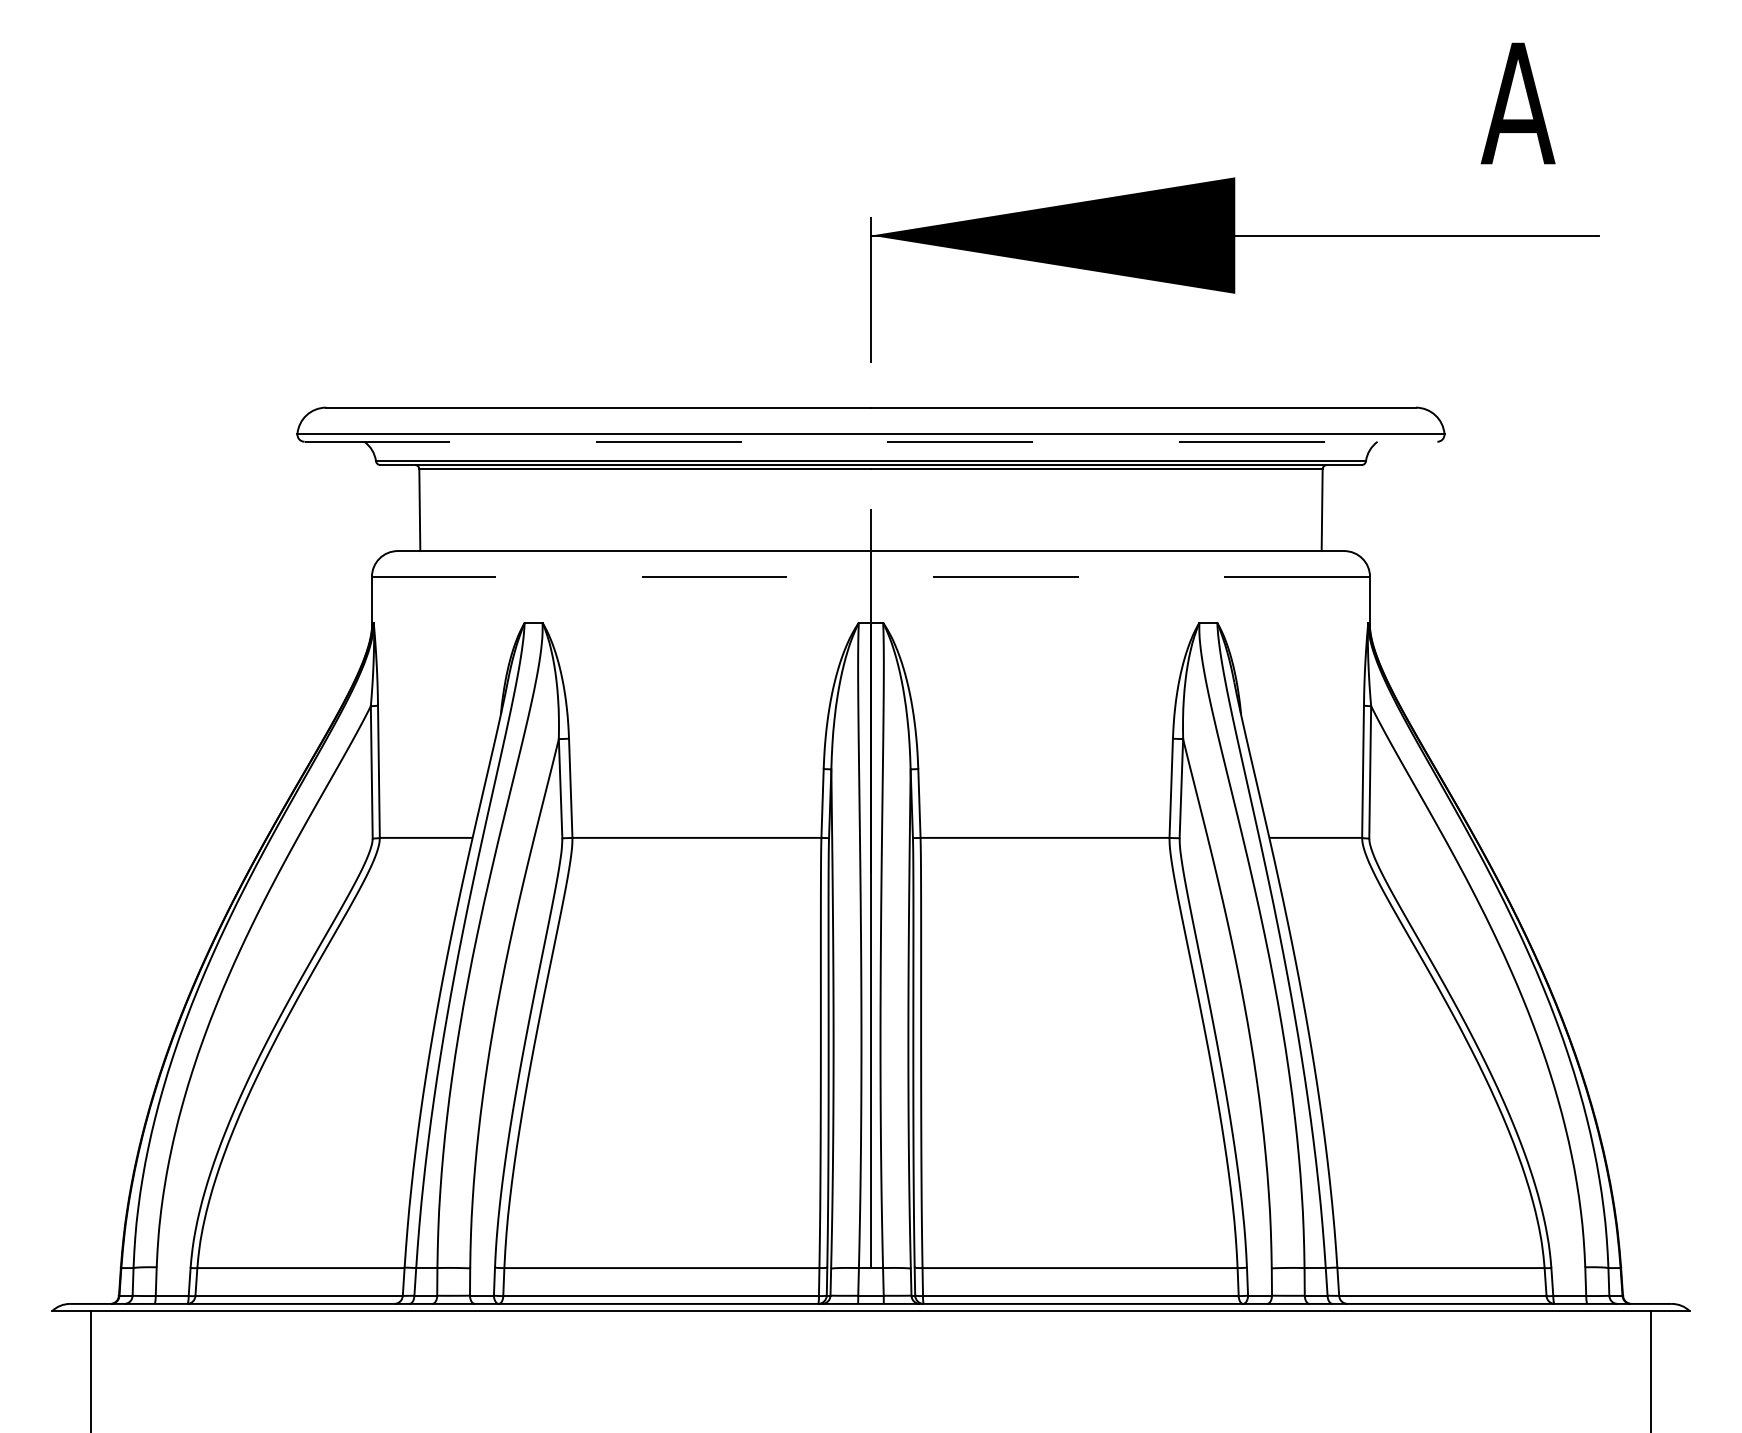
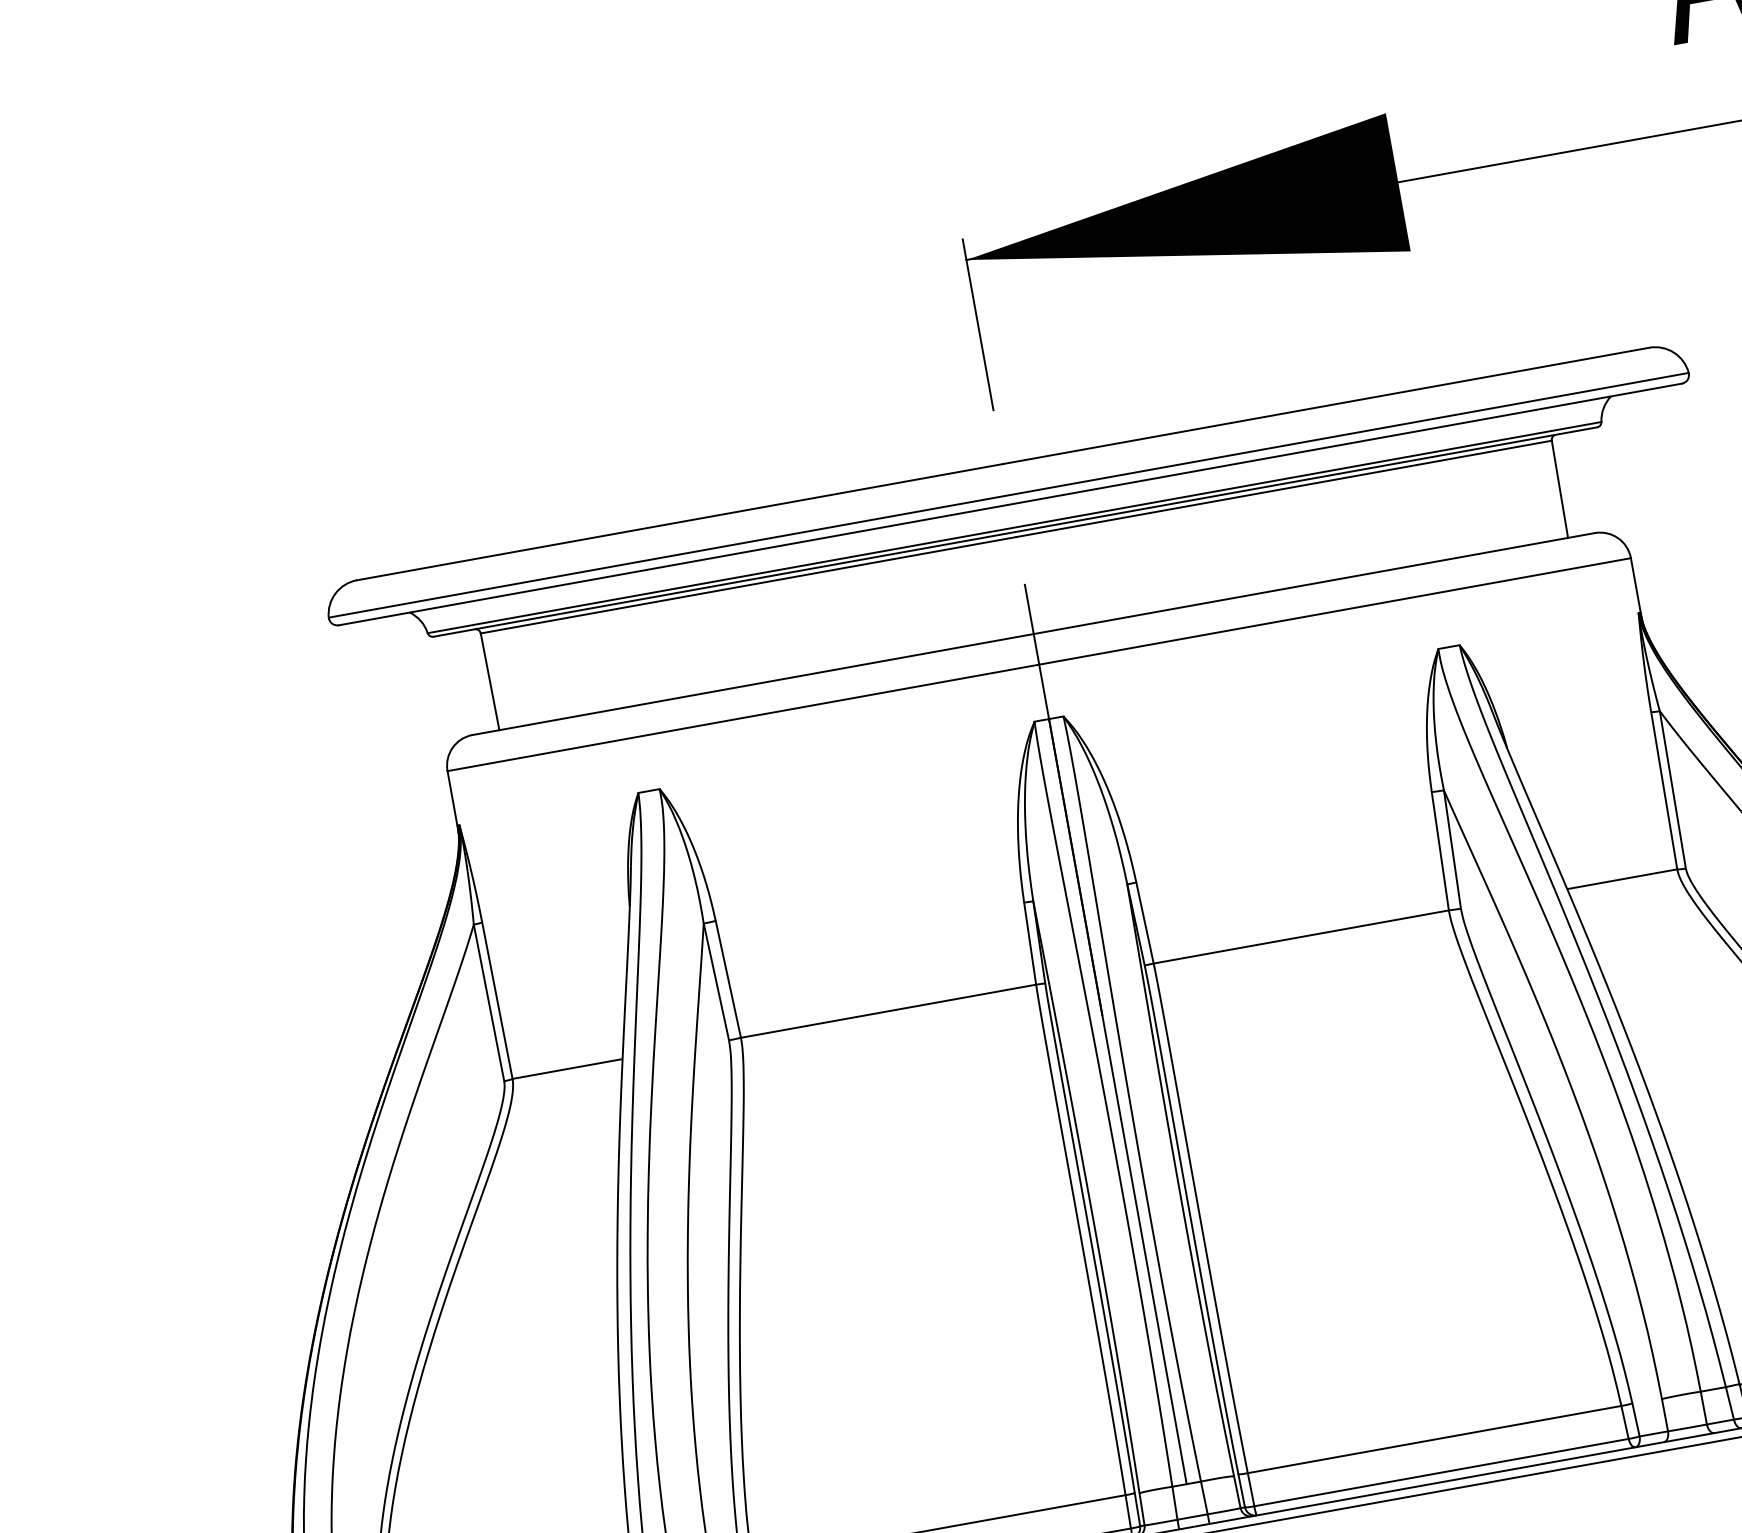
line: (871, 441) -> (1010, 504), dashed -> solid
line: (870, 576) -> (1038, 664), dashed -> solid

